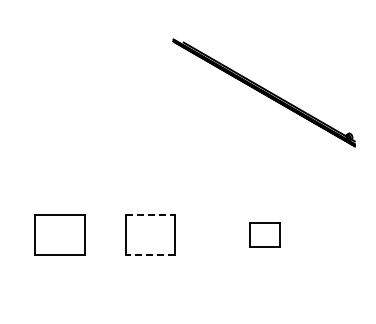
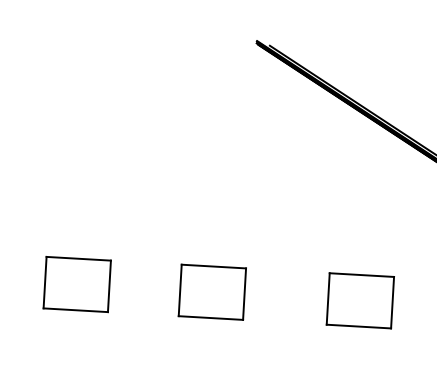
line: (150, 215) -> (213, 267), dashed -> solid
part: (59, 234) -> (76, 283), moved
part: (264, 234) -> (360, 300), size x1.67
line: (150, 254) -> (211, 317), dashed -> solid

